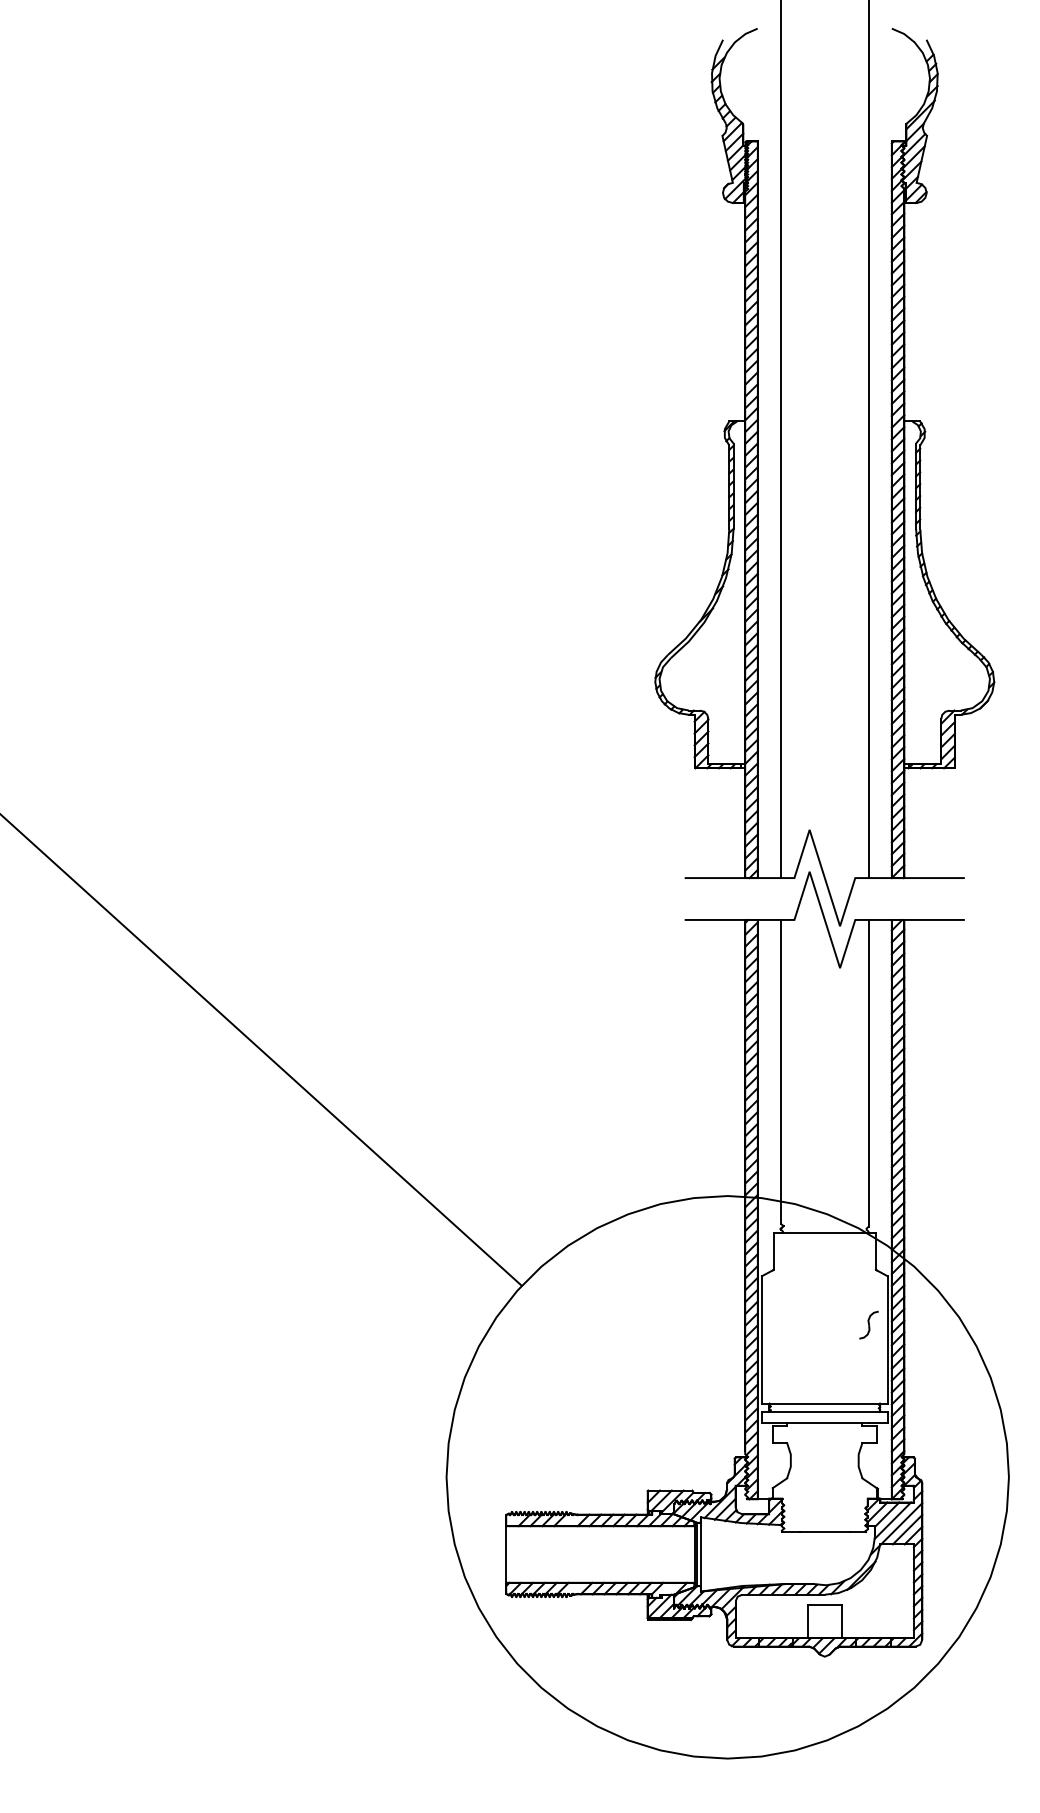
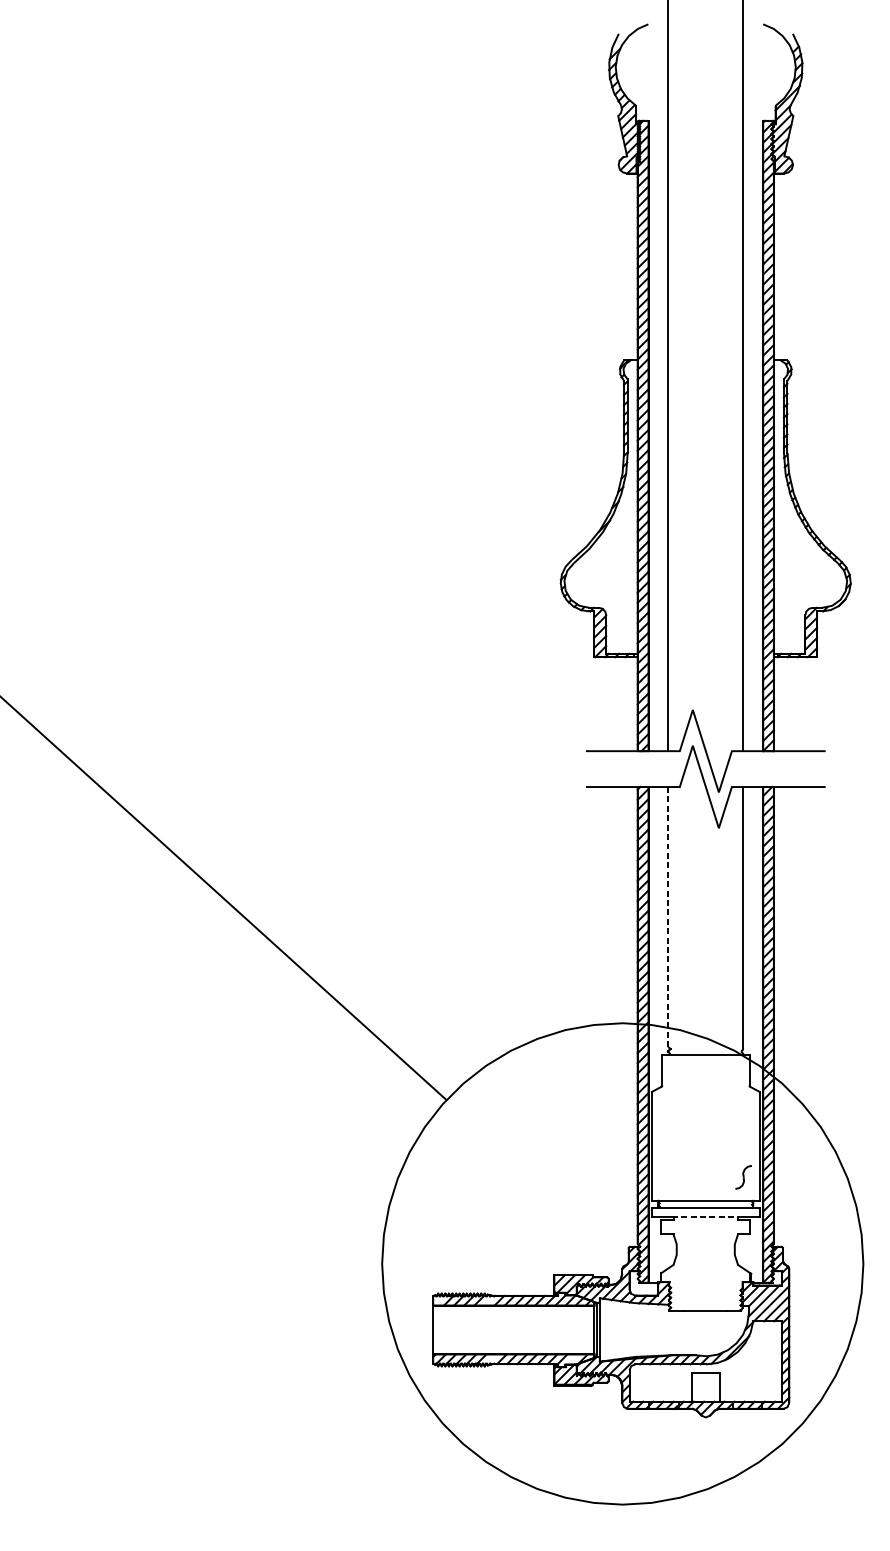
line: (780, 1071) -> (667, 916), solid -> dashed
part: (868, 1324) -> (743, 1176), moved
line: (828, 1422) -> (708, 1217), solid -> dashed

